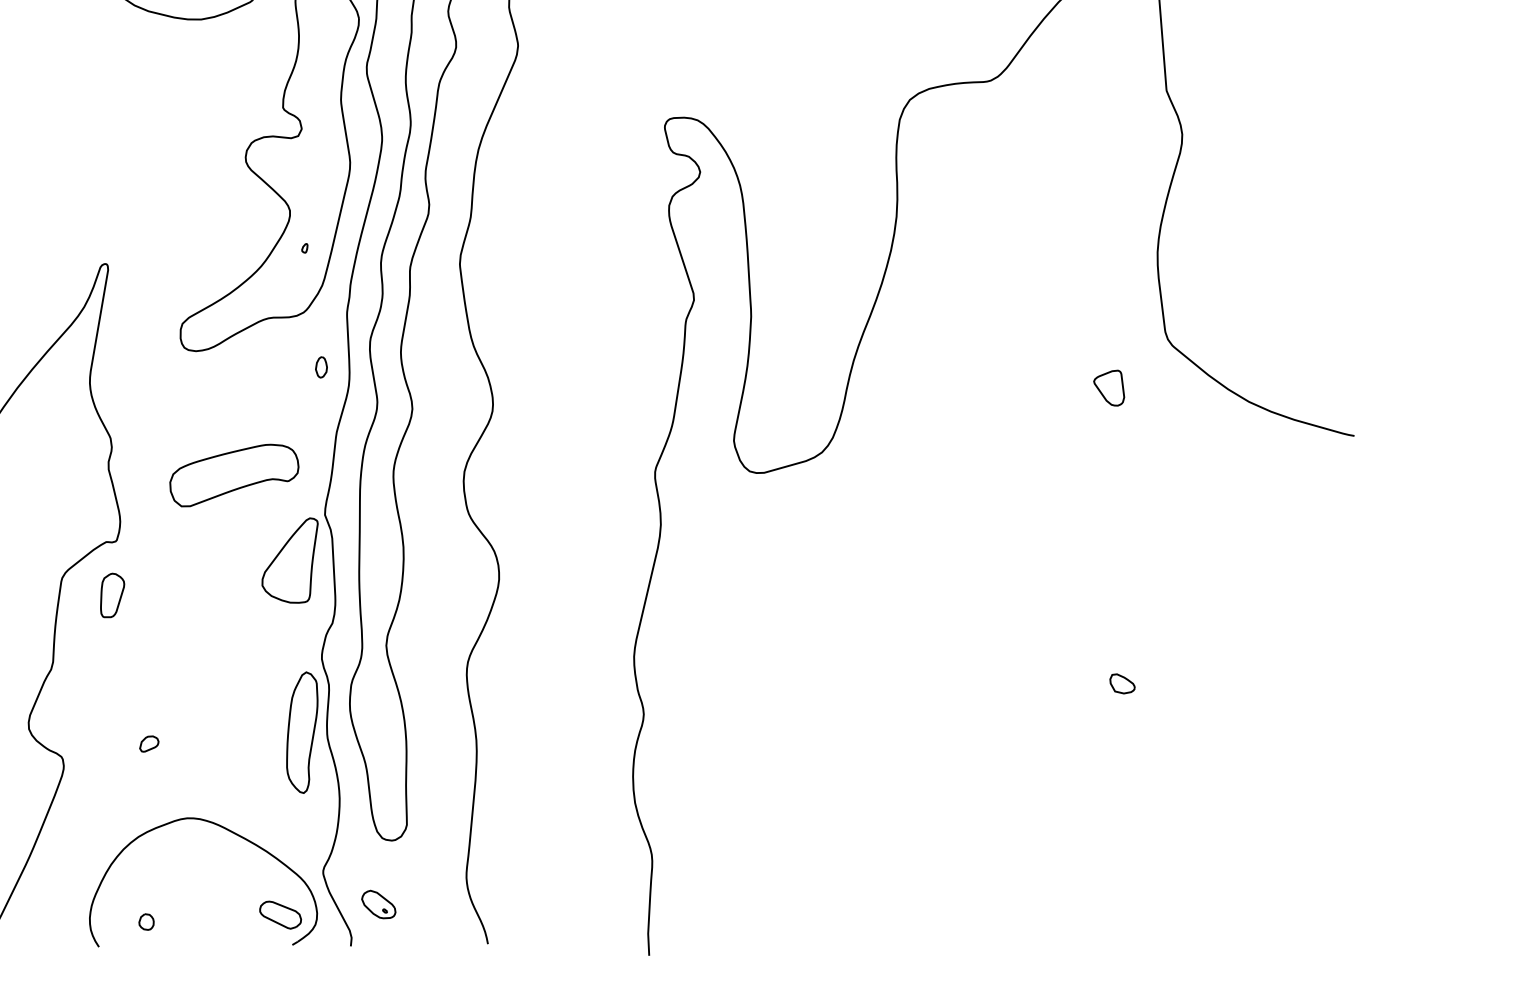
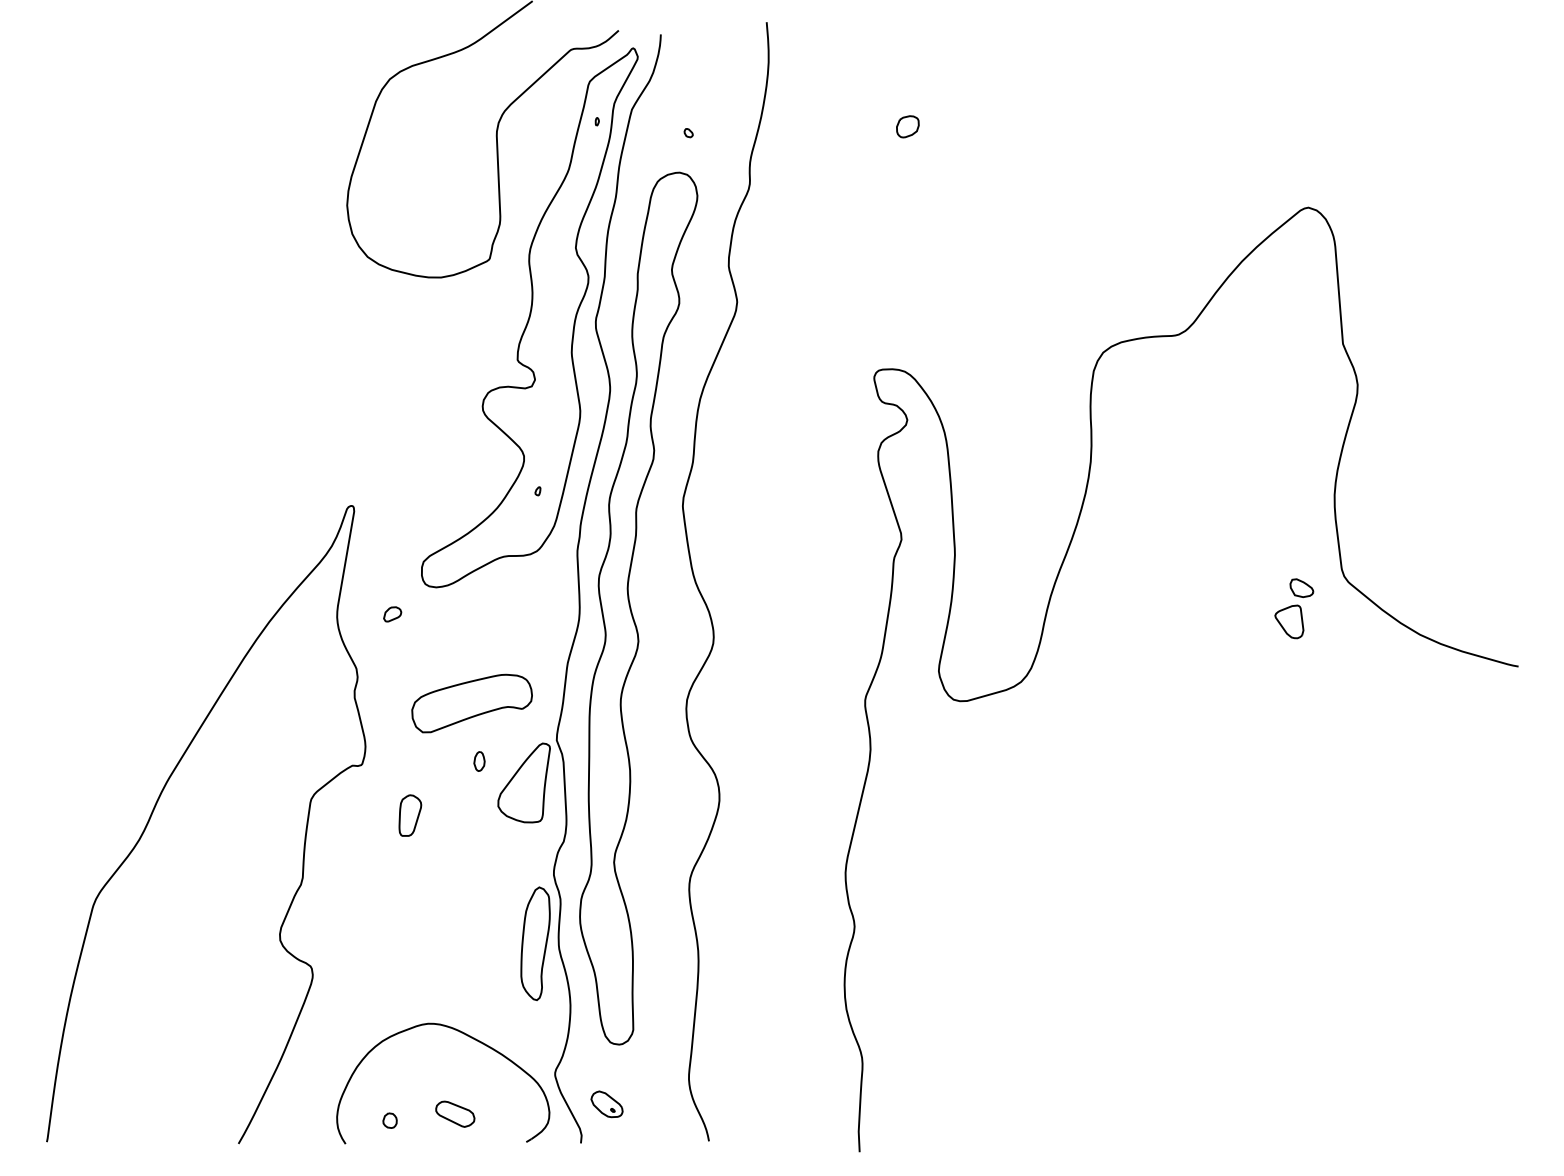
part: (321, 367) -> (479, 761), moved
part: (112, 595) -> (410, 815), moved
part: (1122, 684) -> (1301, 588), moved
part: (149, 744) -> (392, 614), moved
part: (280, 914) -> (455, 1113), moved

